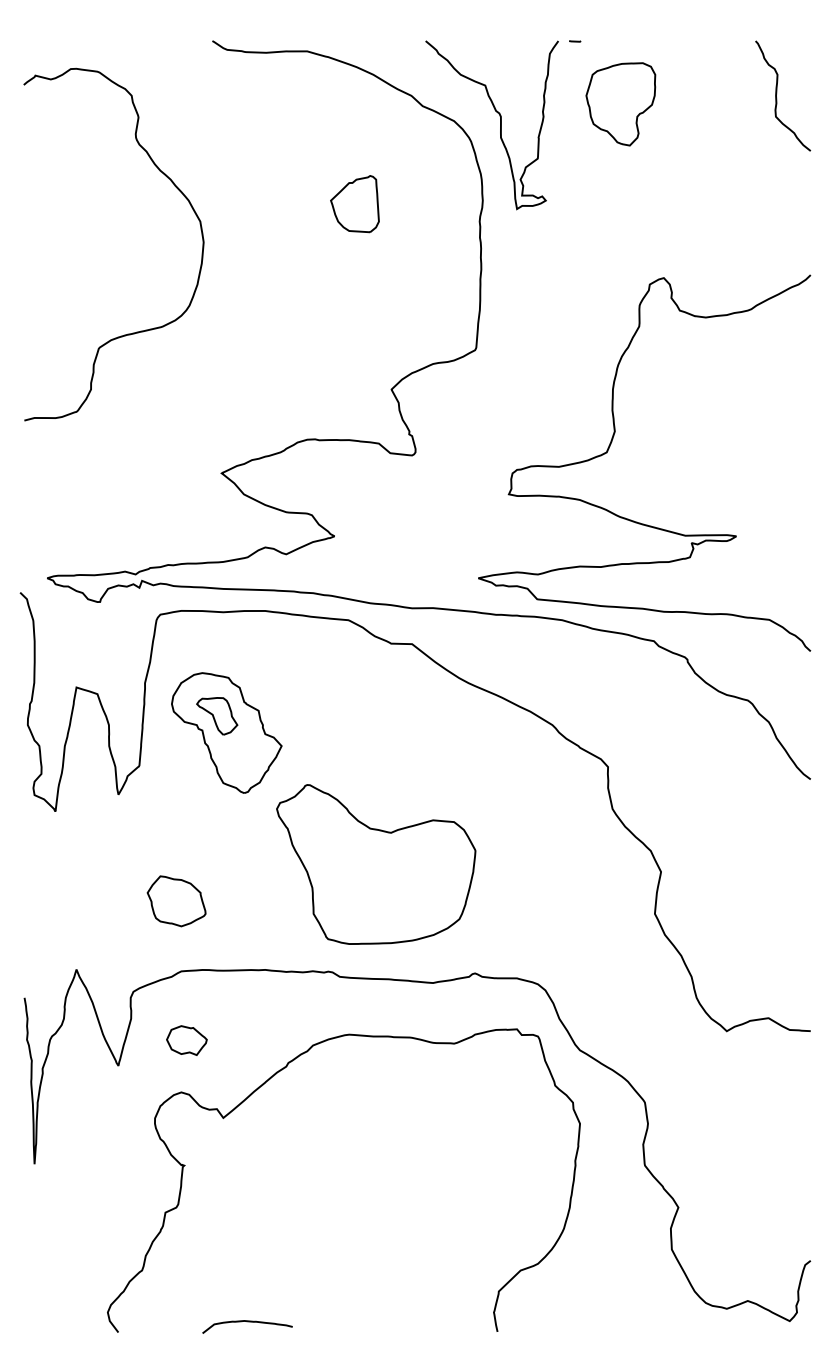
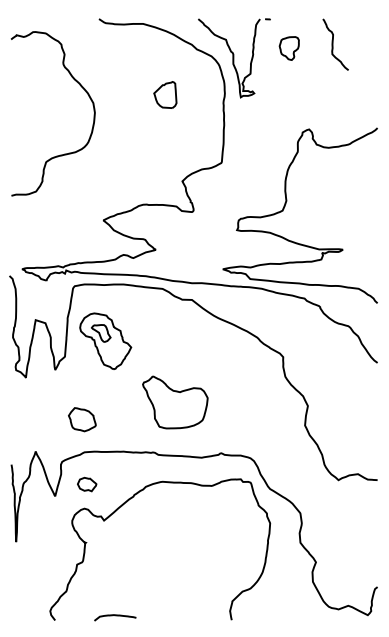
curve: (778, 95) -> (333, 44), moved
part: (621, 104) -> (289, 48), size x0.6
part: (376, 864) -> (175, 402), size x0.7

